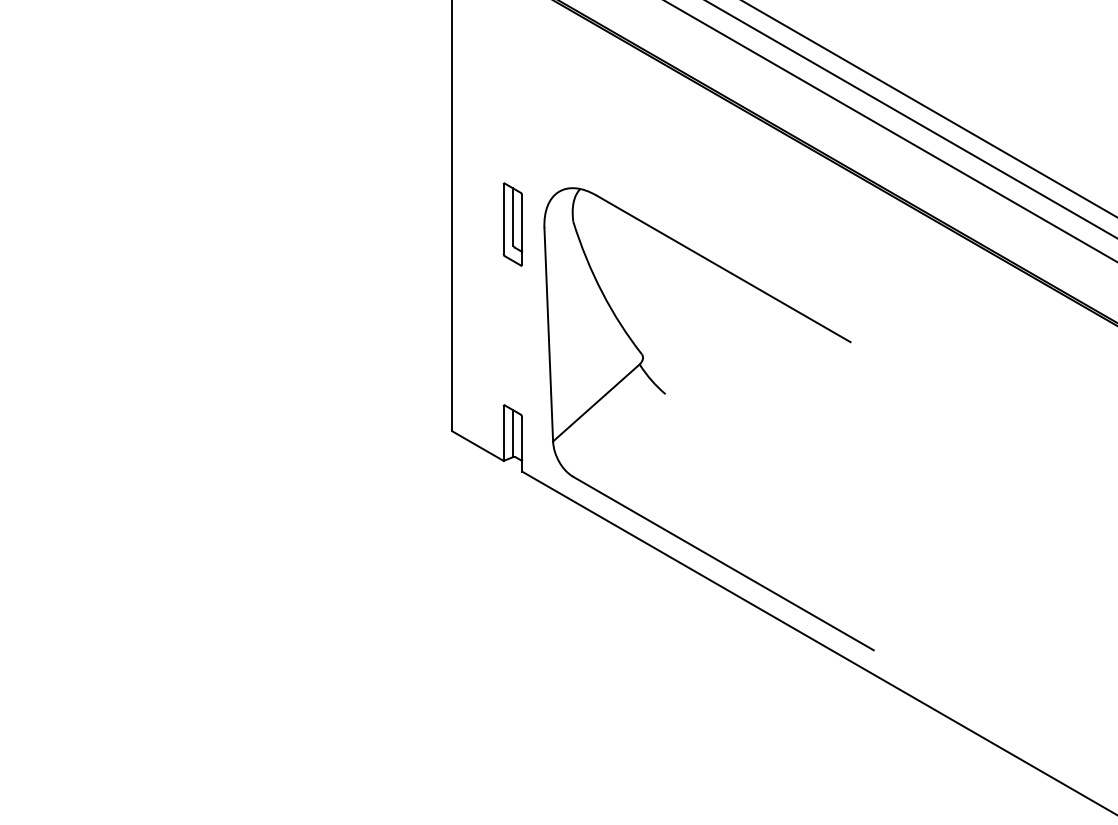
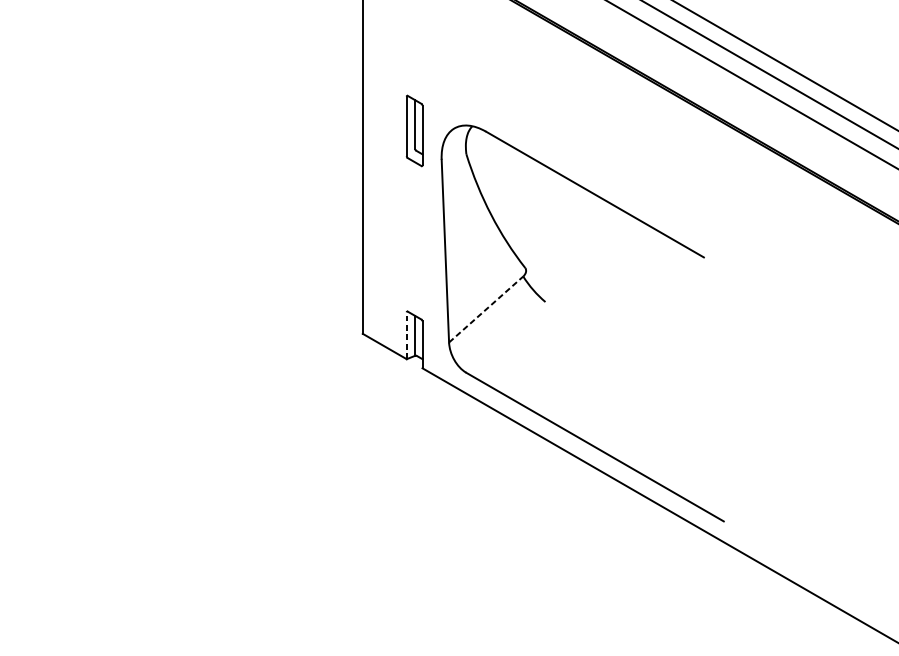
part: (512, 224) -> (414, 130), moved
line: (596, 402) -> (486, 309), solid -> dashed
line: (503, 433) -> (406, 335), solid -> dashed

